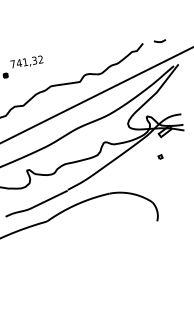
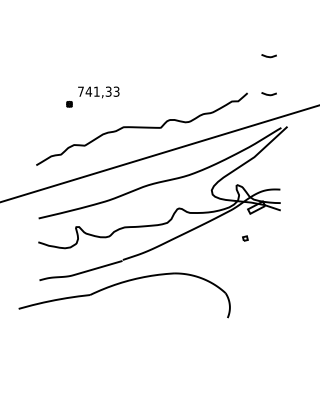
line: (154, 12) -> (268, 56), added
text: (40, 59) -> (116, 91), 741,32 -> 741,33

